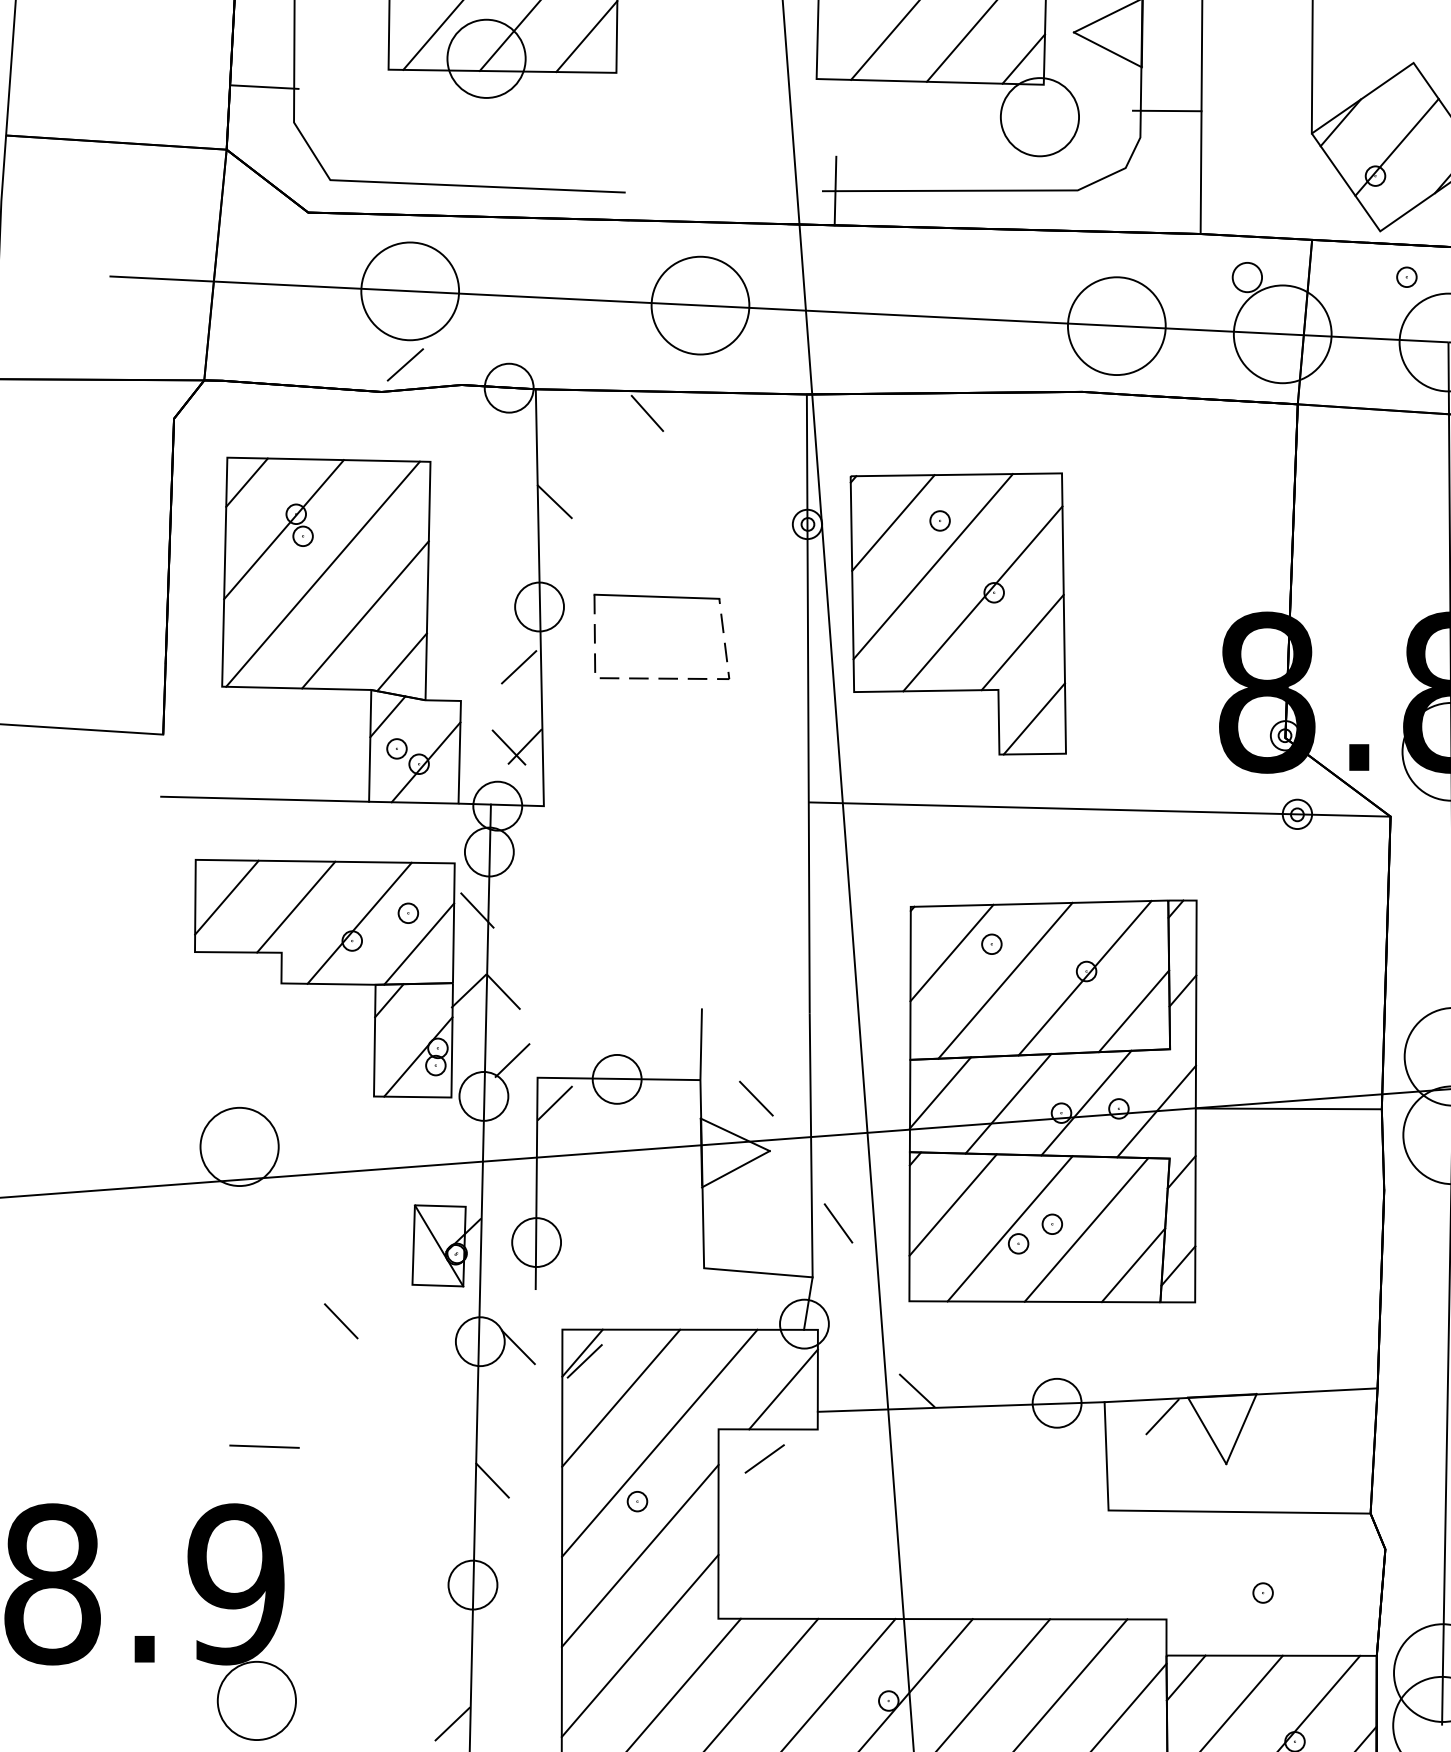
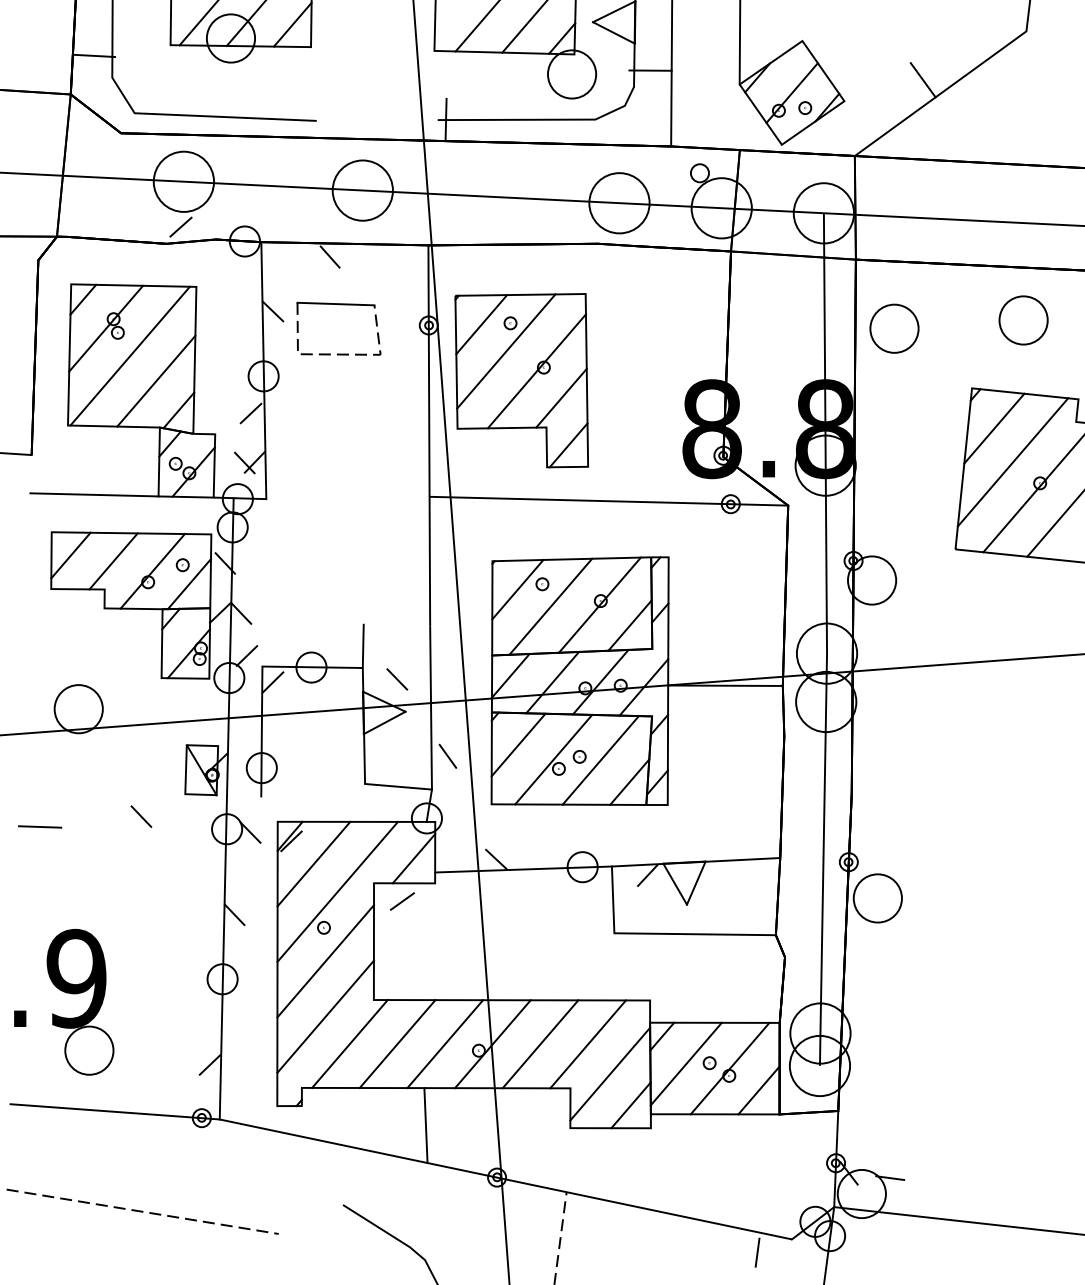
part: (1407, 276) -> (805, 107), moved
part: (662, 599) -> (339, 305), moved
line: (265, 1445) -> (40, 826), moved
part: (1262, 1593) -> (709, 1063), moved

